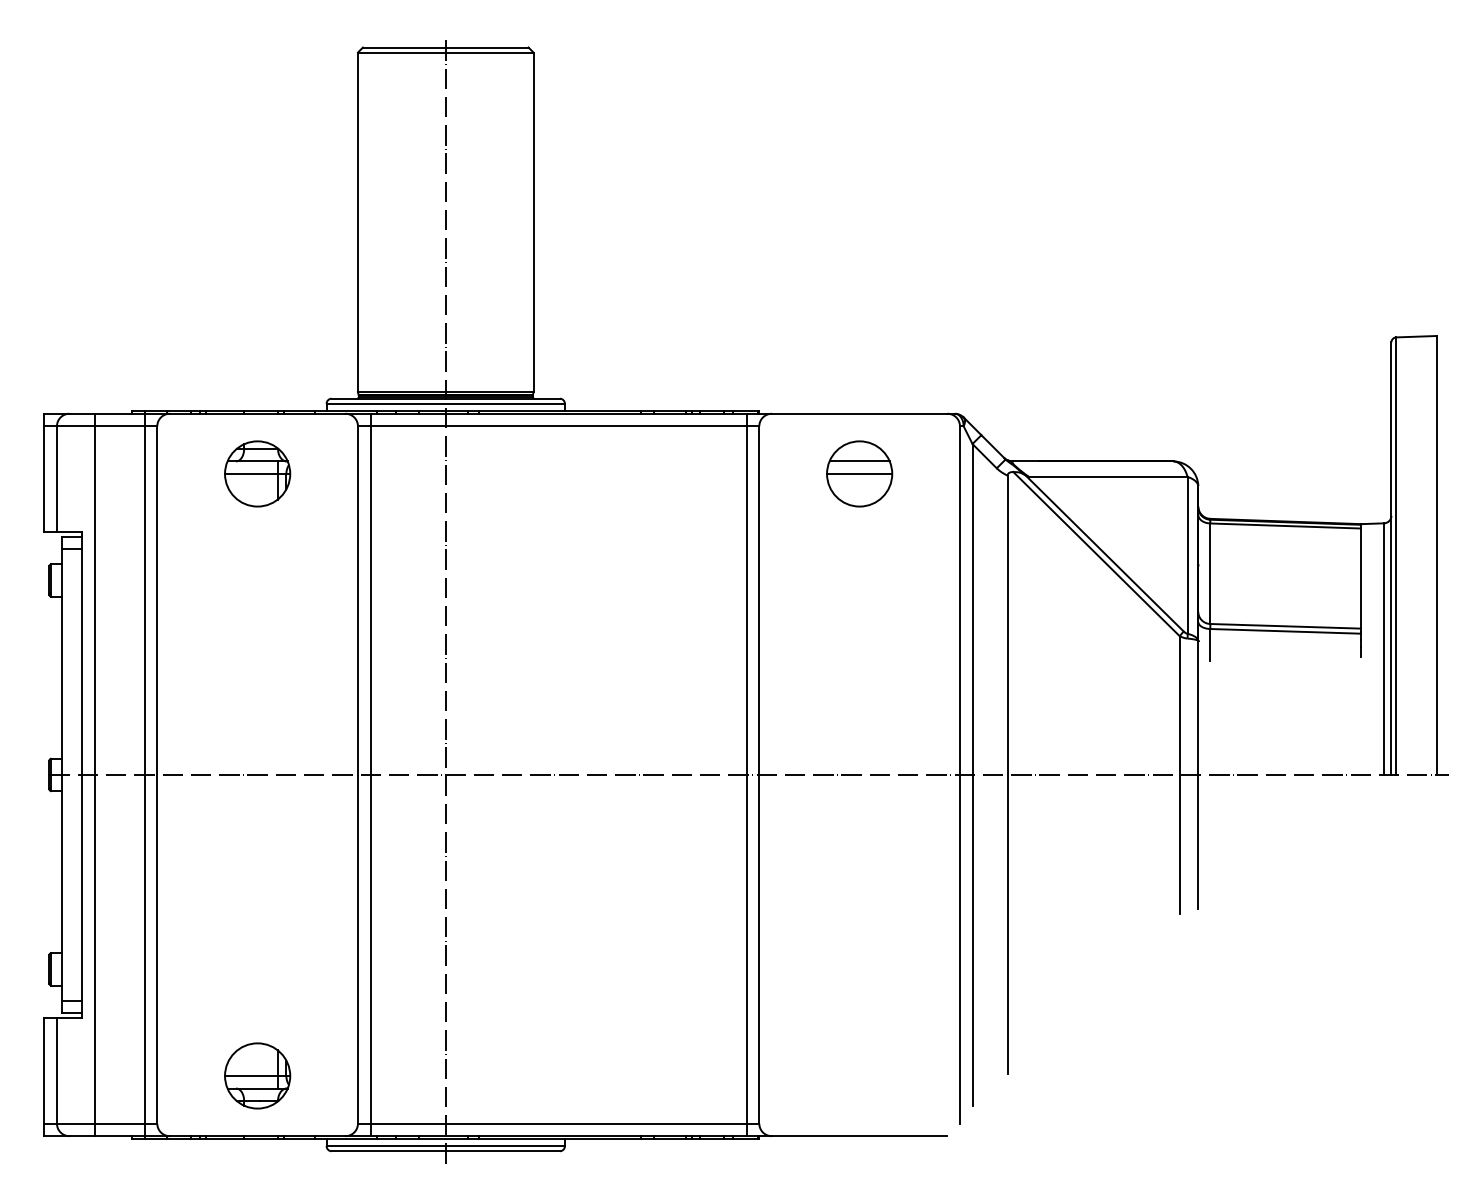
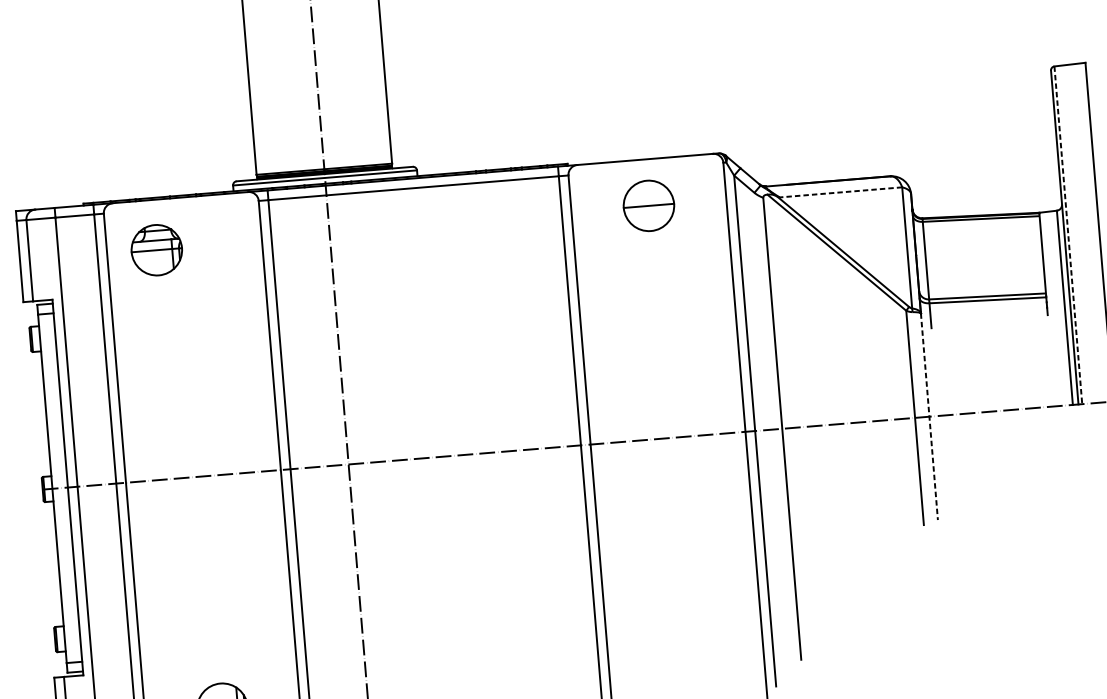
line: (859, 461) -> (648, 196), removed
part: (257, 473) -> (156, 249), moved
line: (1107, 476) -> (840, 192), solid -> dashed
line: (1396, 556) -> (1068, 235), solid -> dashed
line: (1198, 774) -> (929, 416), solid -> dashed

